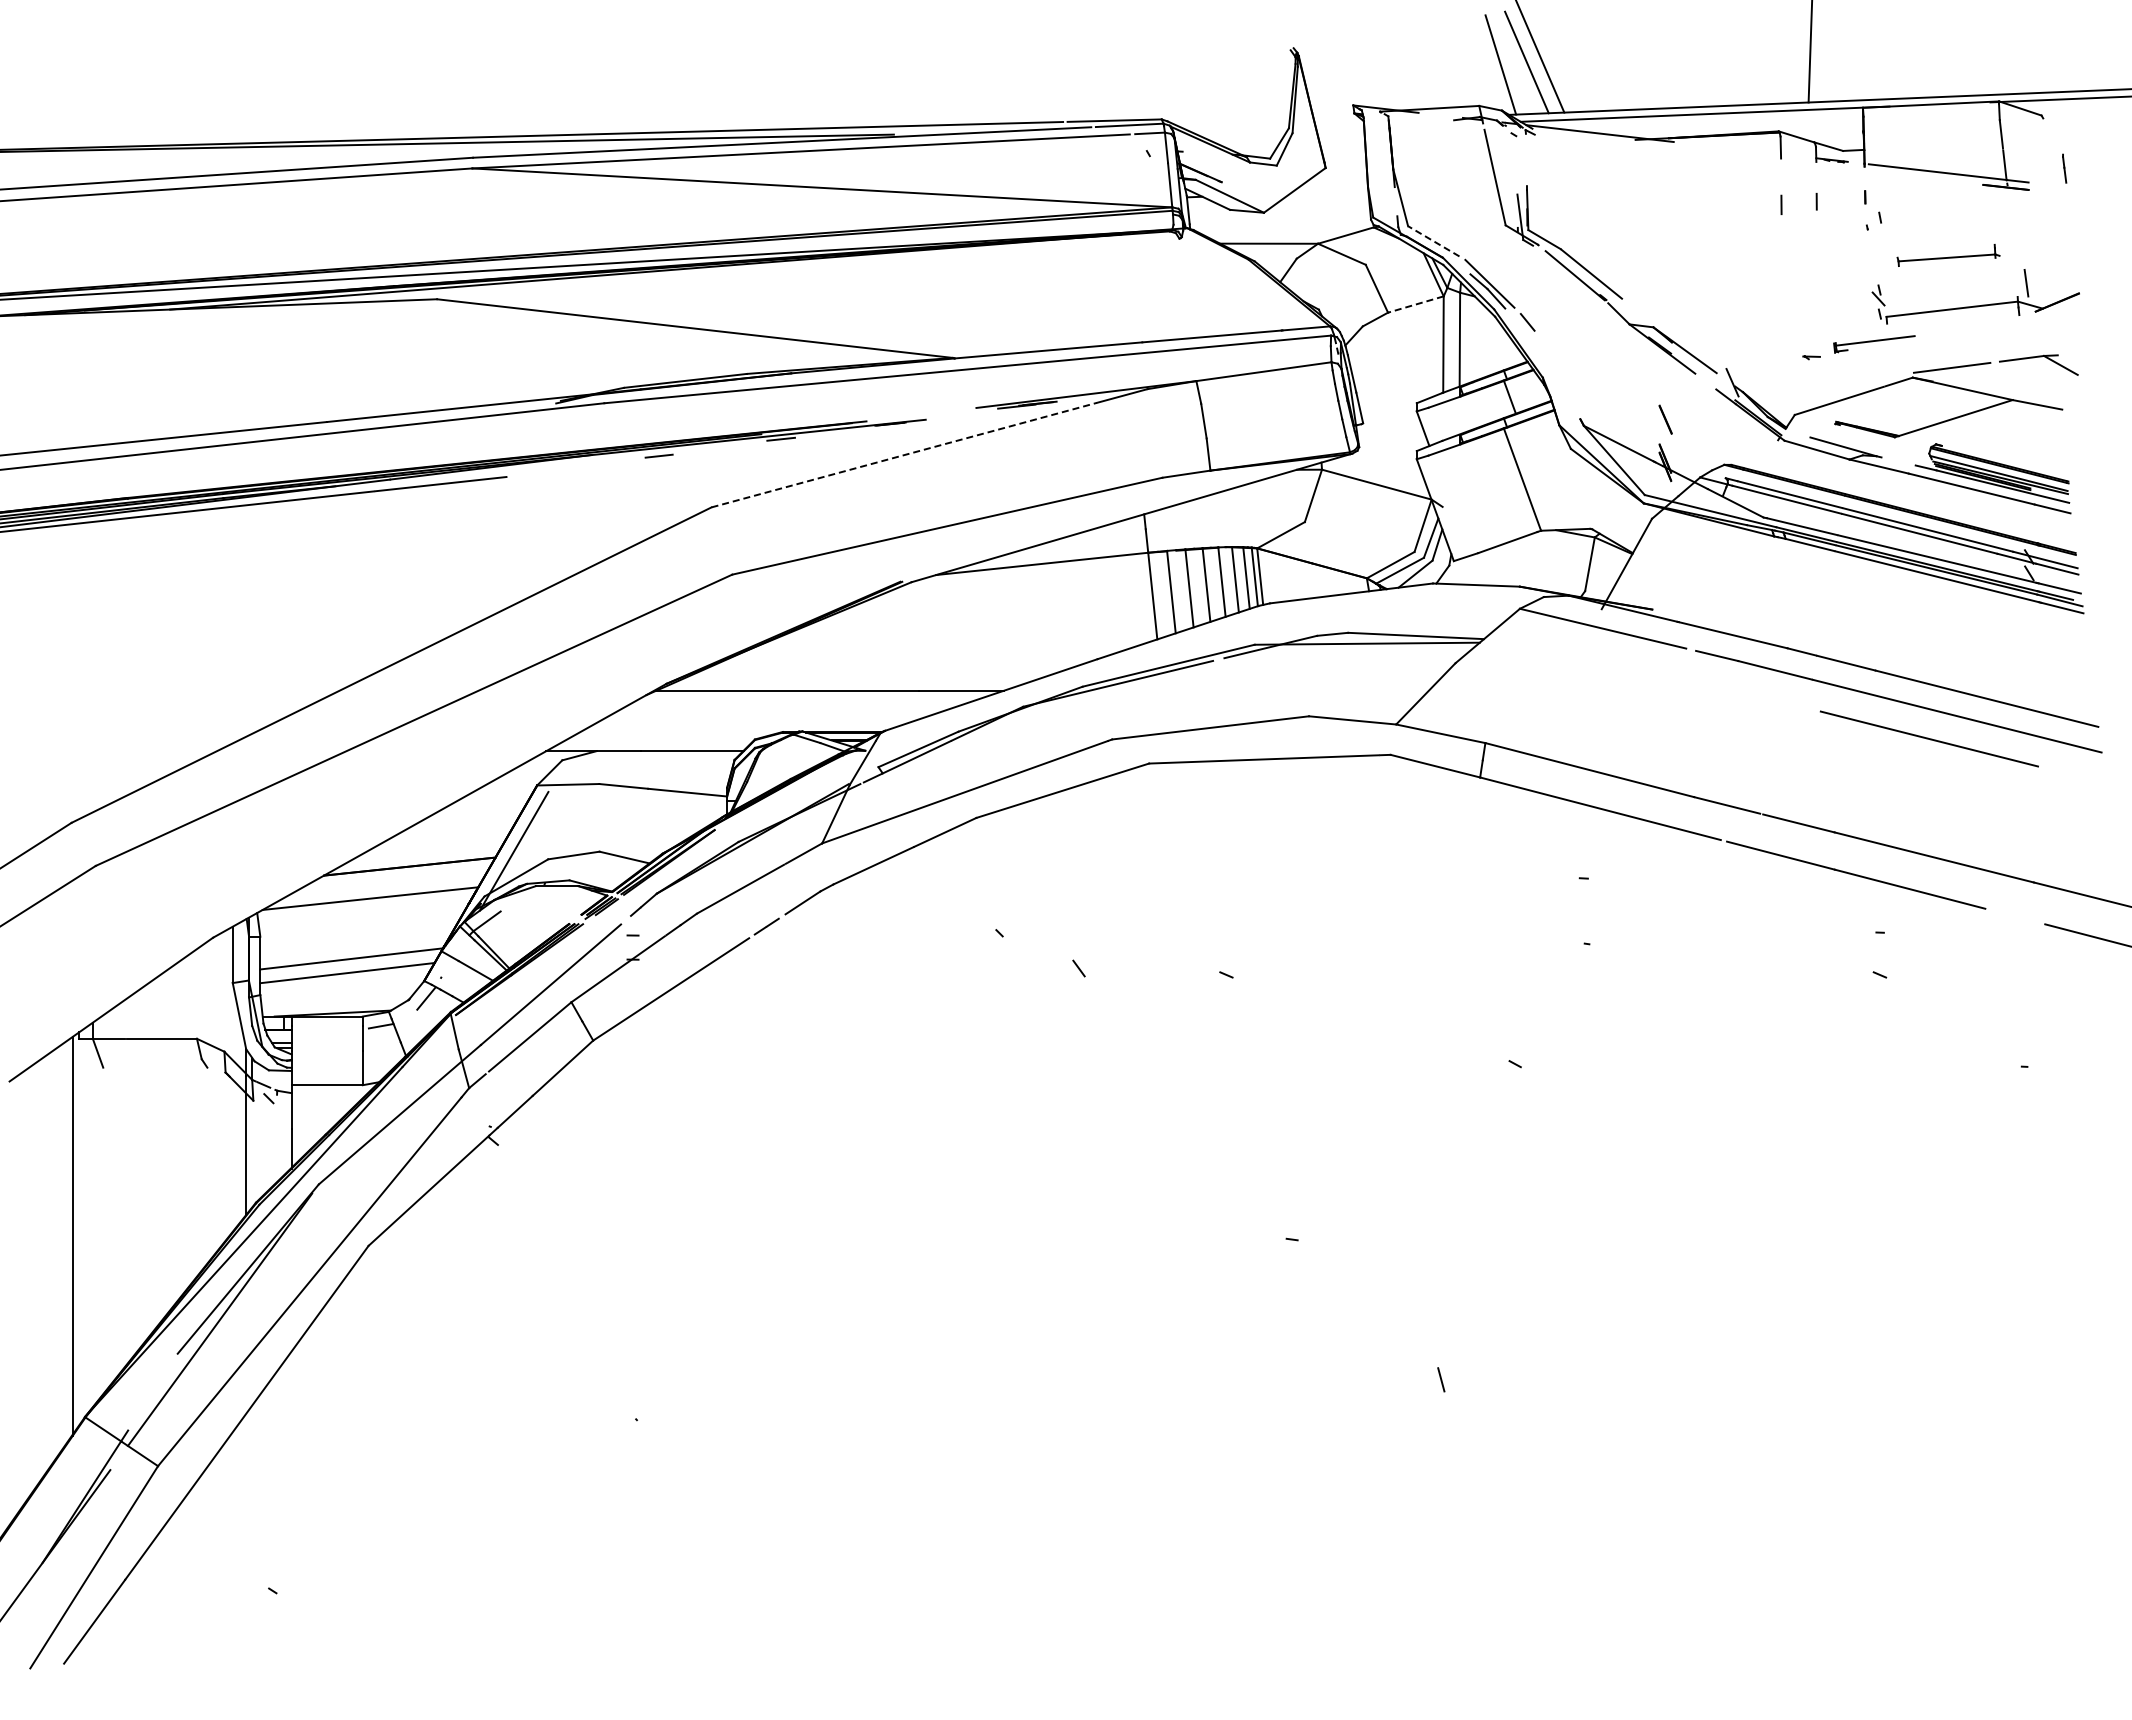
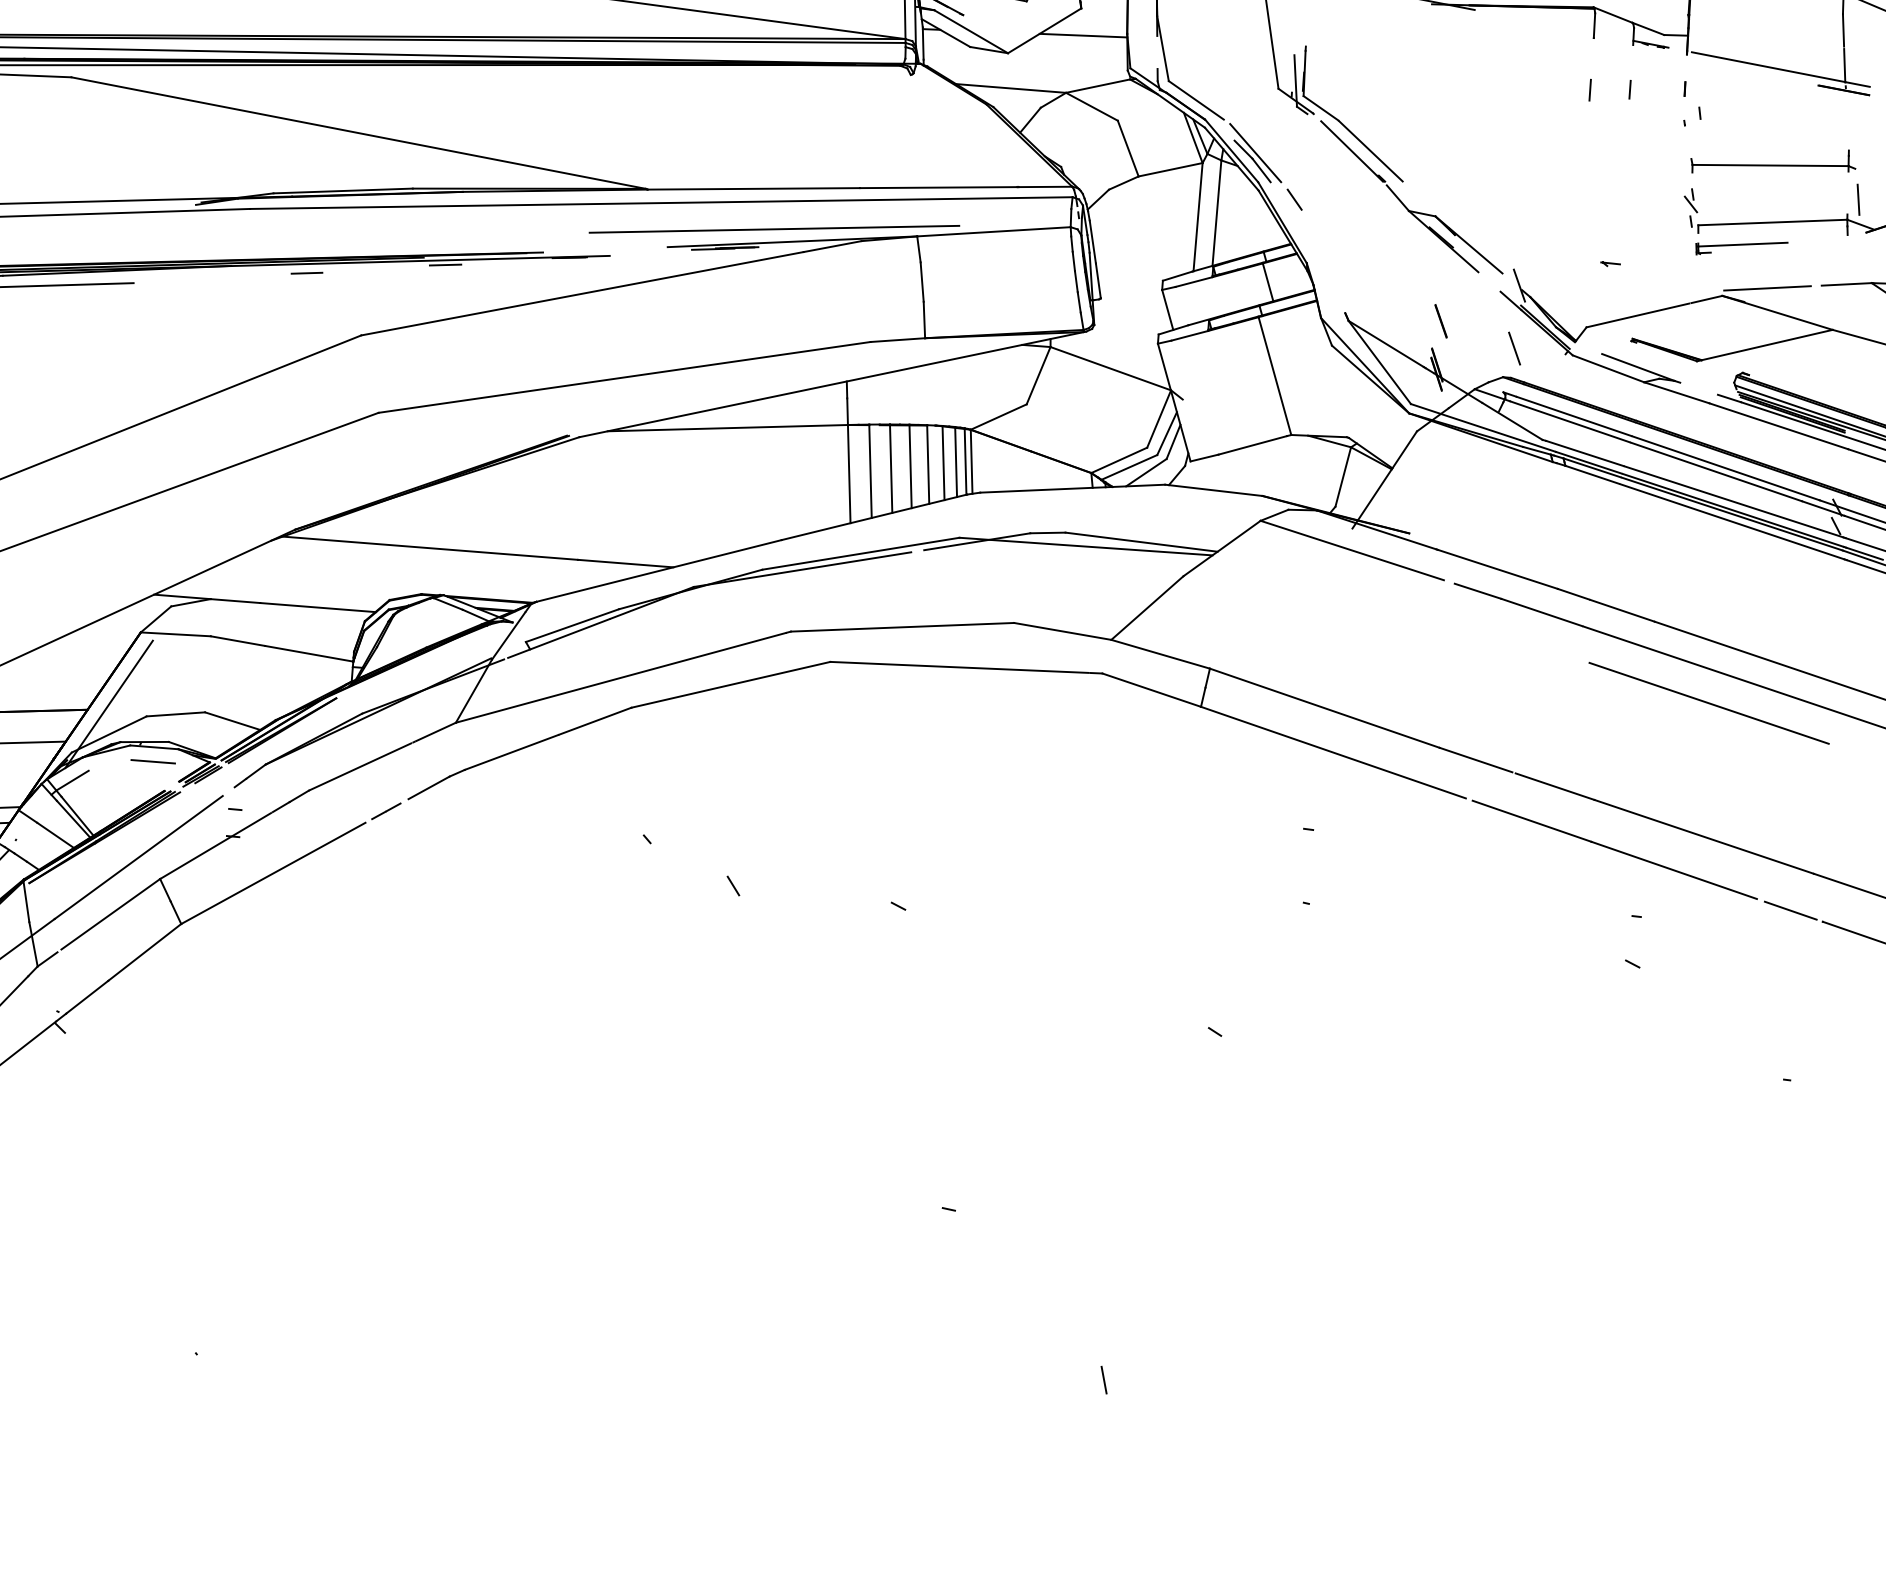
line: (1329, 191) -> (1083, 35), added
line: (1433, 241) -> (1195, 100), dashed -> solid
part: (1948, 255) -> (1773, 161), size x1.43
line: (1415, 304) -> (1170, 169), dashed -> solid
part: (1874, 344) -> (1741, 248), moved
line: (1069, 384) -> (774, 228), added
line: (1732, 438) -> (1514, 348), added
line: (904, 455) -> (582, 294), dashed -> solid
line: (556, 898) -> (152, 761), added
line: (2015, 916) -> (1790, 910), added

